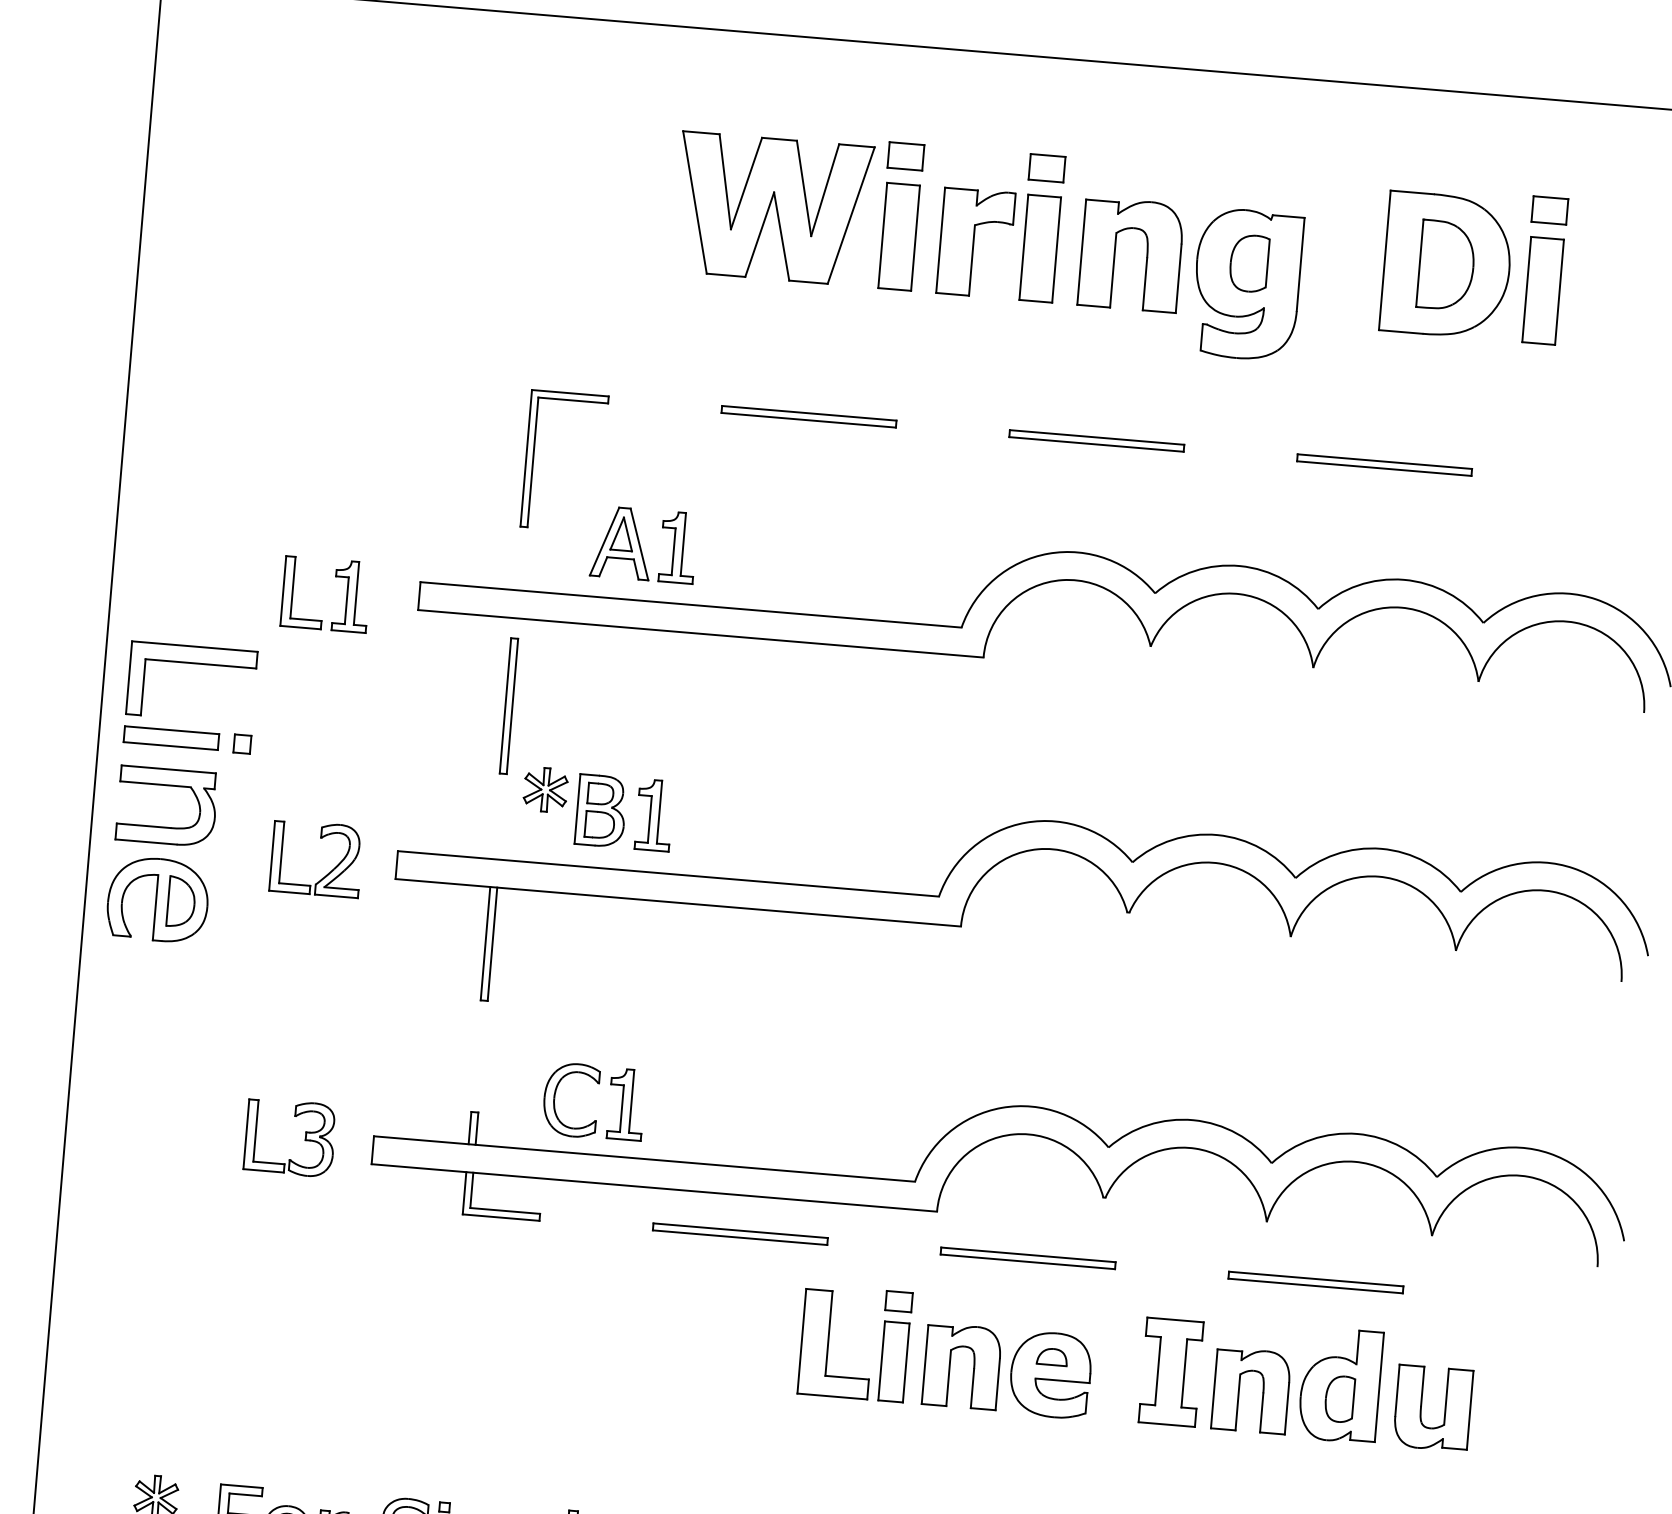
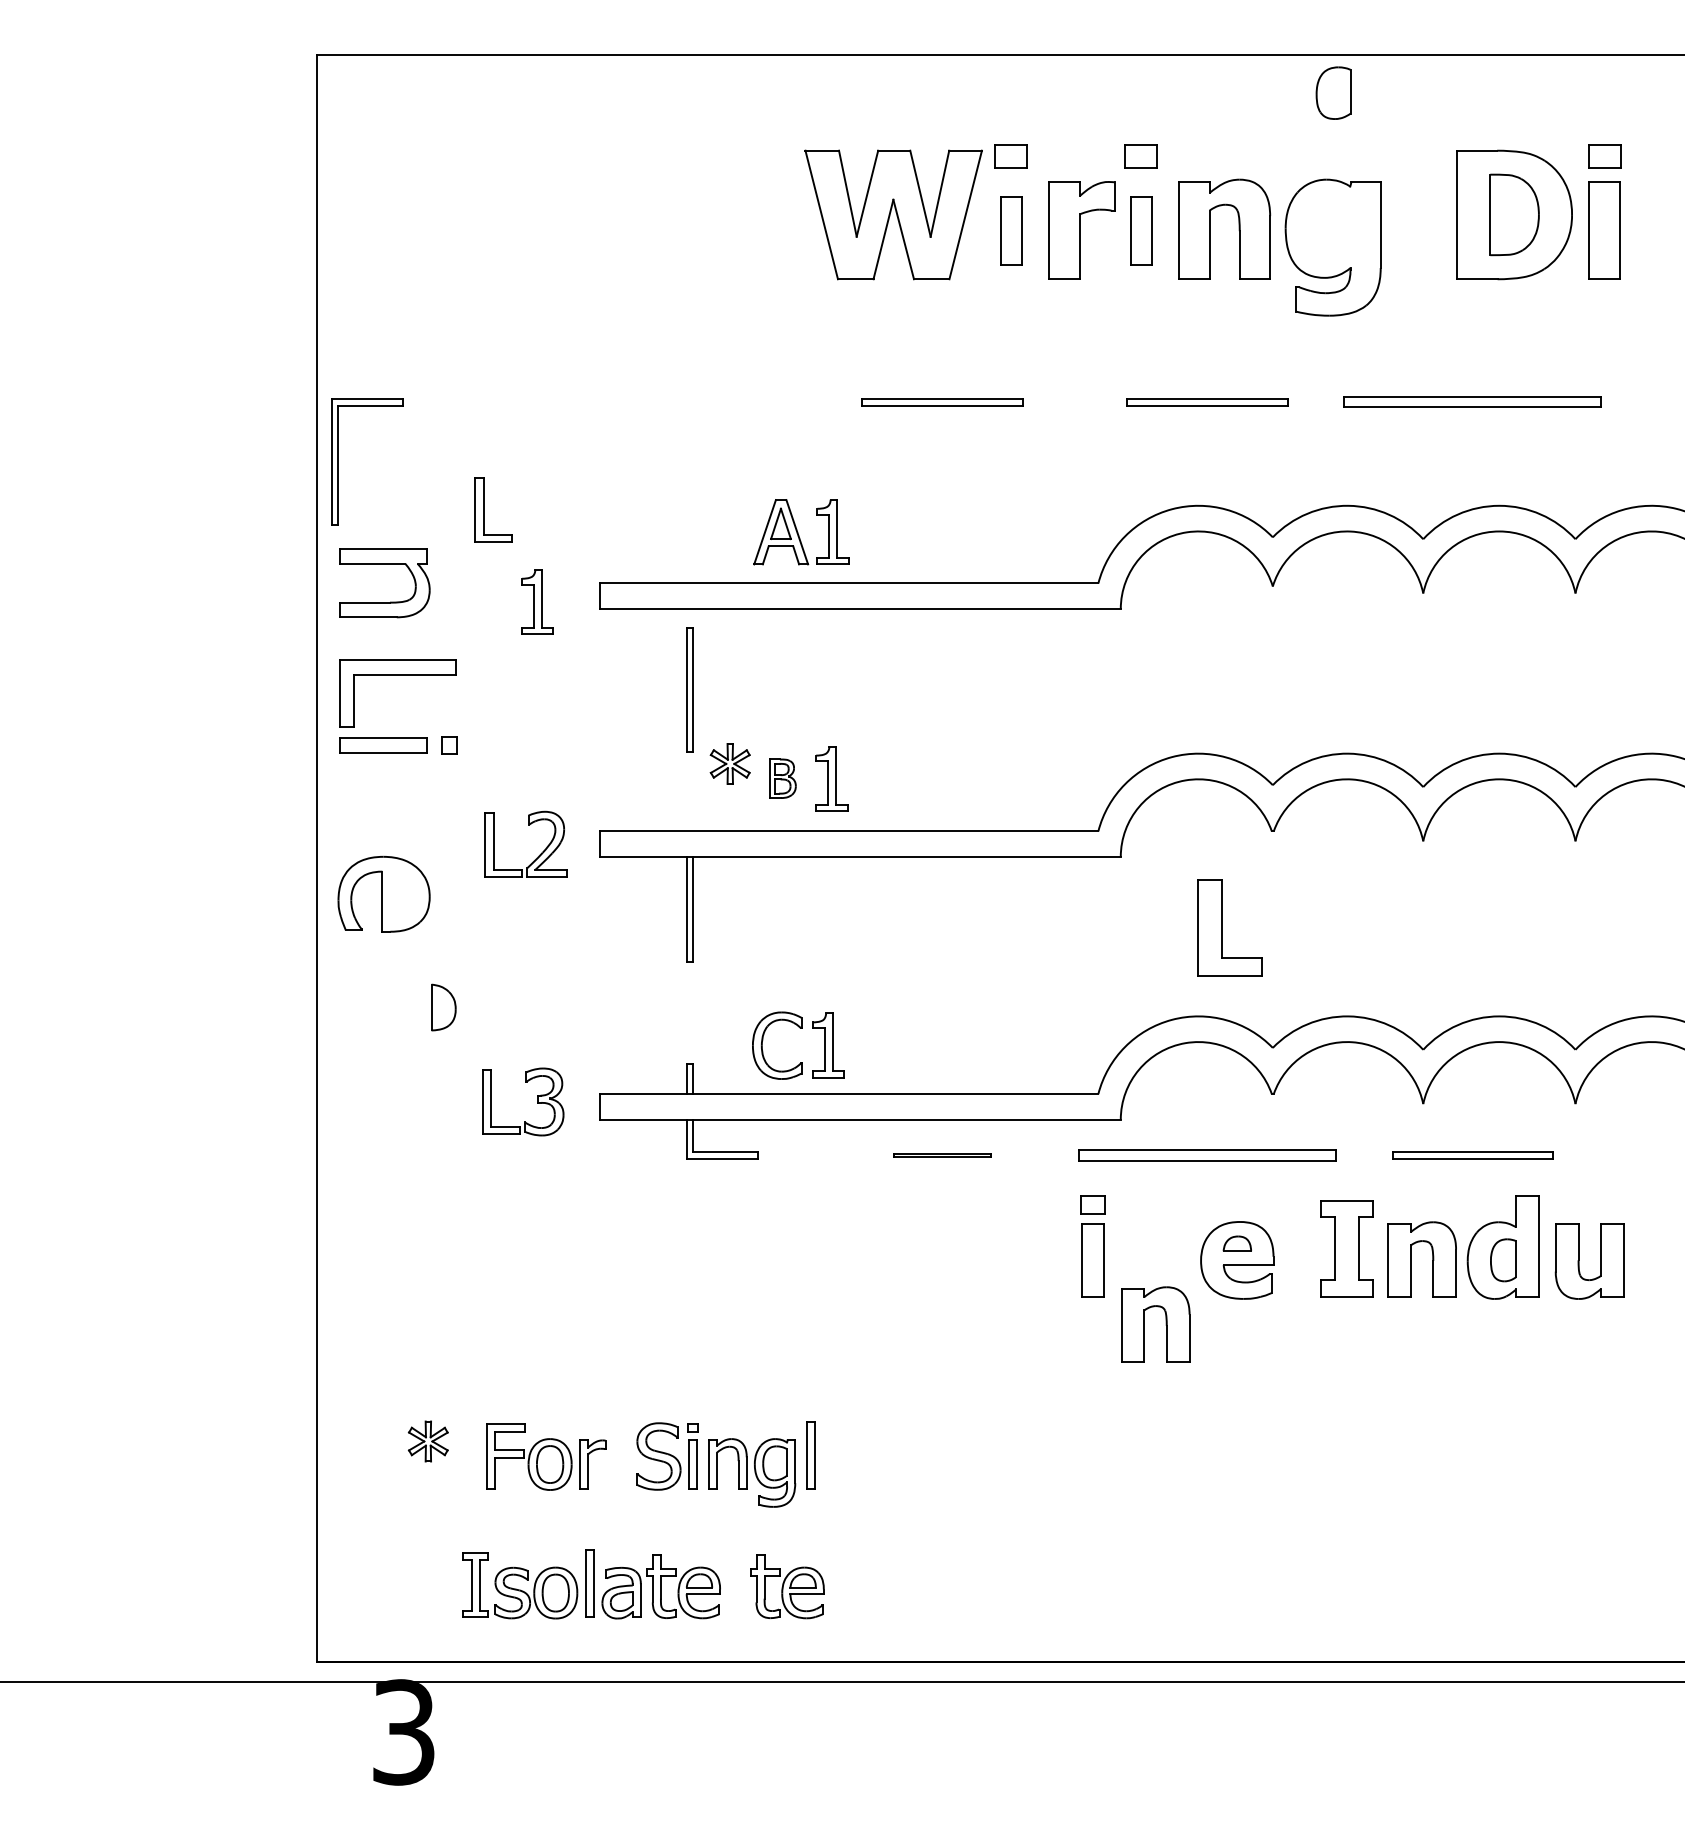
part: (898, 236) -> (1010, 230), size x0.7
part: (1039, 248) -> (1140, 230), size x0.7
part: (1249, 262) -> (1333, 92), moved
part: (533, 458) -> (338, 461), moved
part: (1384, 465) -> (1472, 402), size x1.6
part: (293, 591) -> (484, 509), moved
part: (601, 810) -> (782, 778), size x0.6
part: (171, 826) -> (390, 601), moved
part: (181, 901) -> (443, 1007), moved
part: (740, 1234) -> (942, 1155), size x0.6
part: (1027, 1258) -> (1207, 1155), size x1.6
part: (828, 1343) -> (1222, 927), moved
part: (972, 1367) -> (1165, 1324), moved

